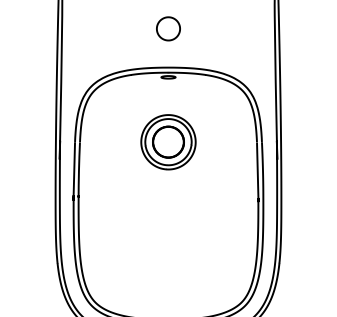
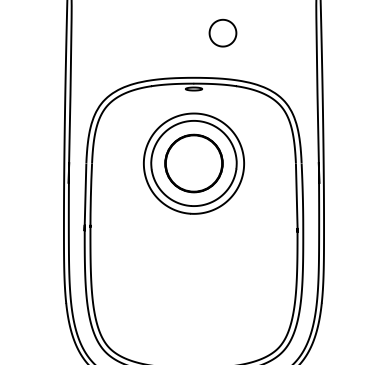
part: (168, 28) -> (222, 32), moved
part: (168, 142) -> (193, 163), size x1.6

